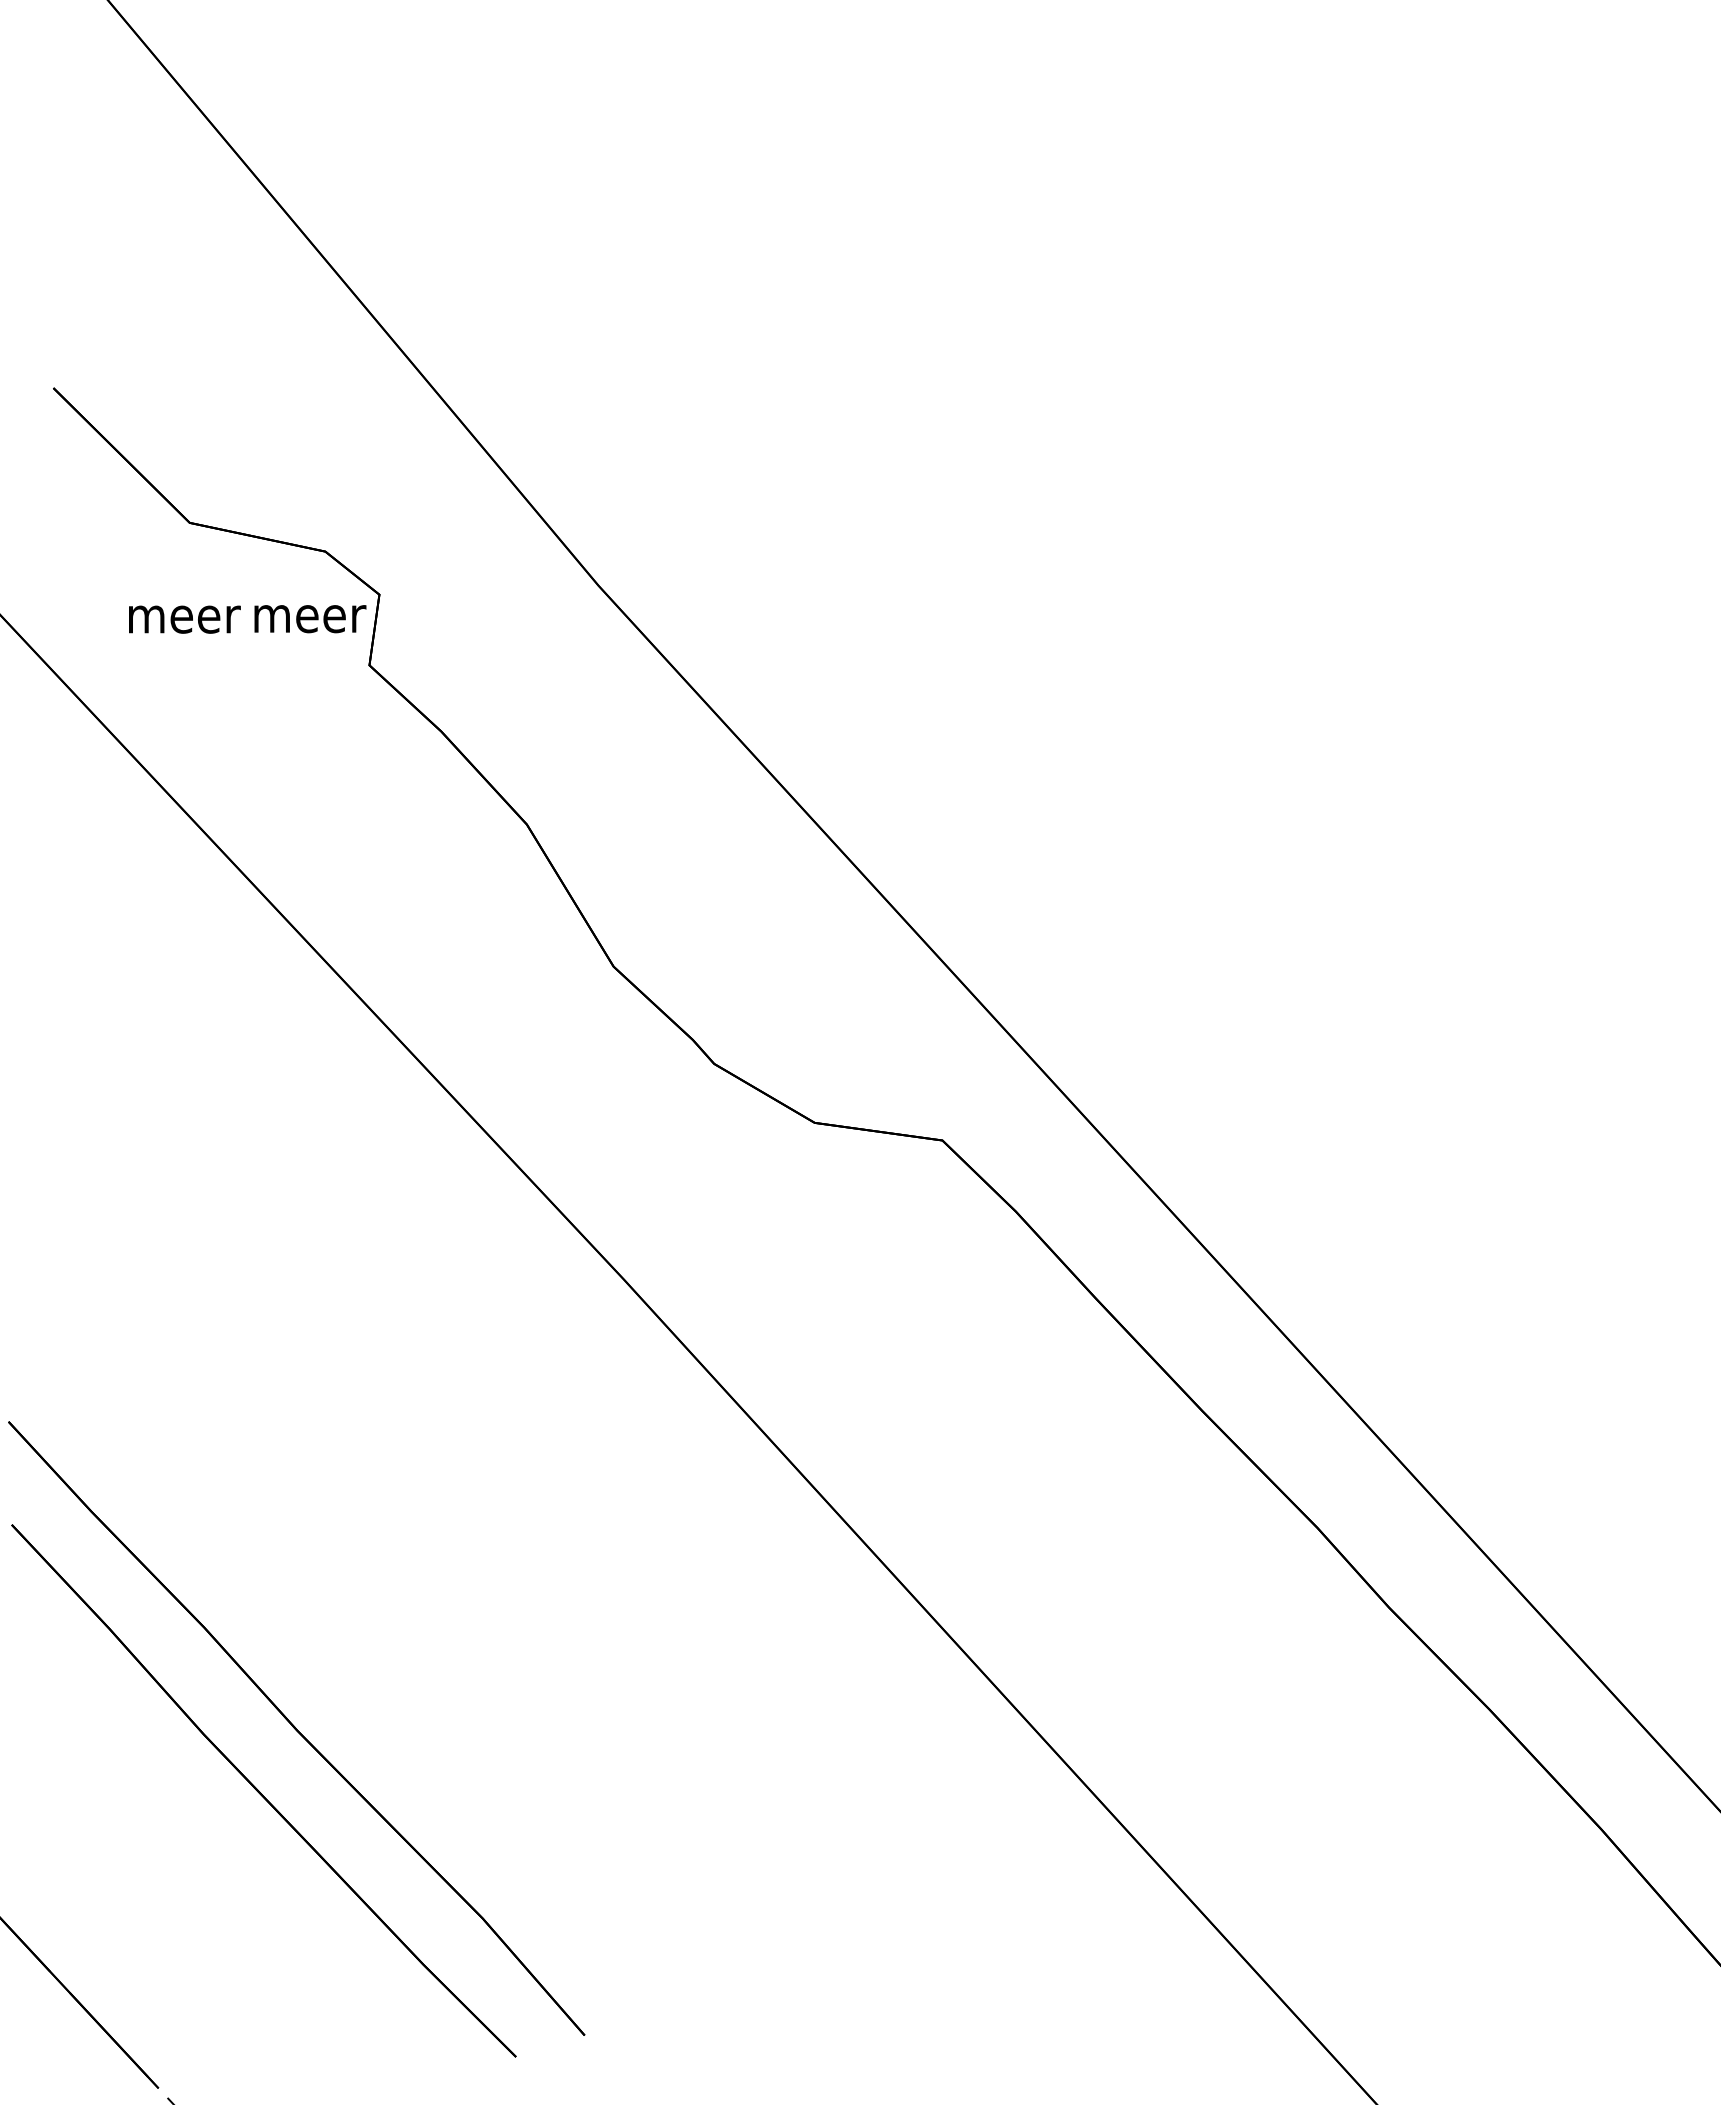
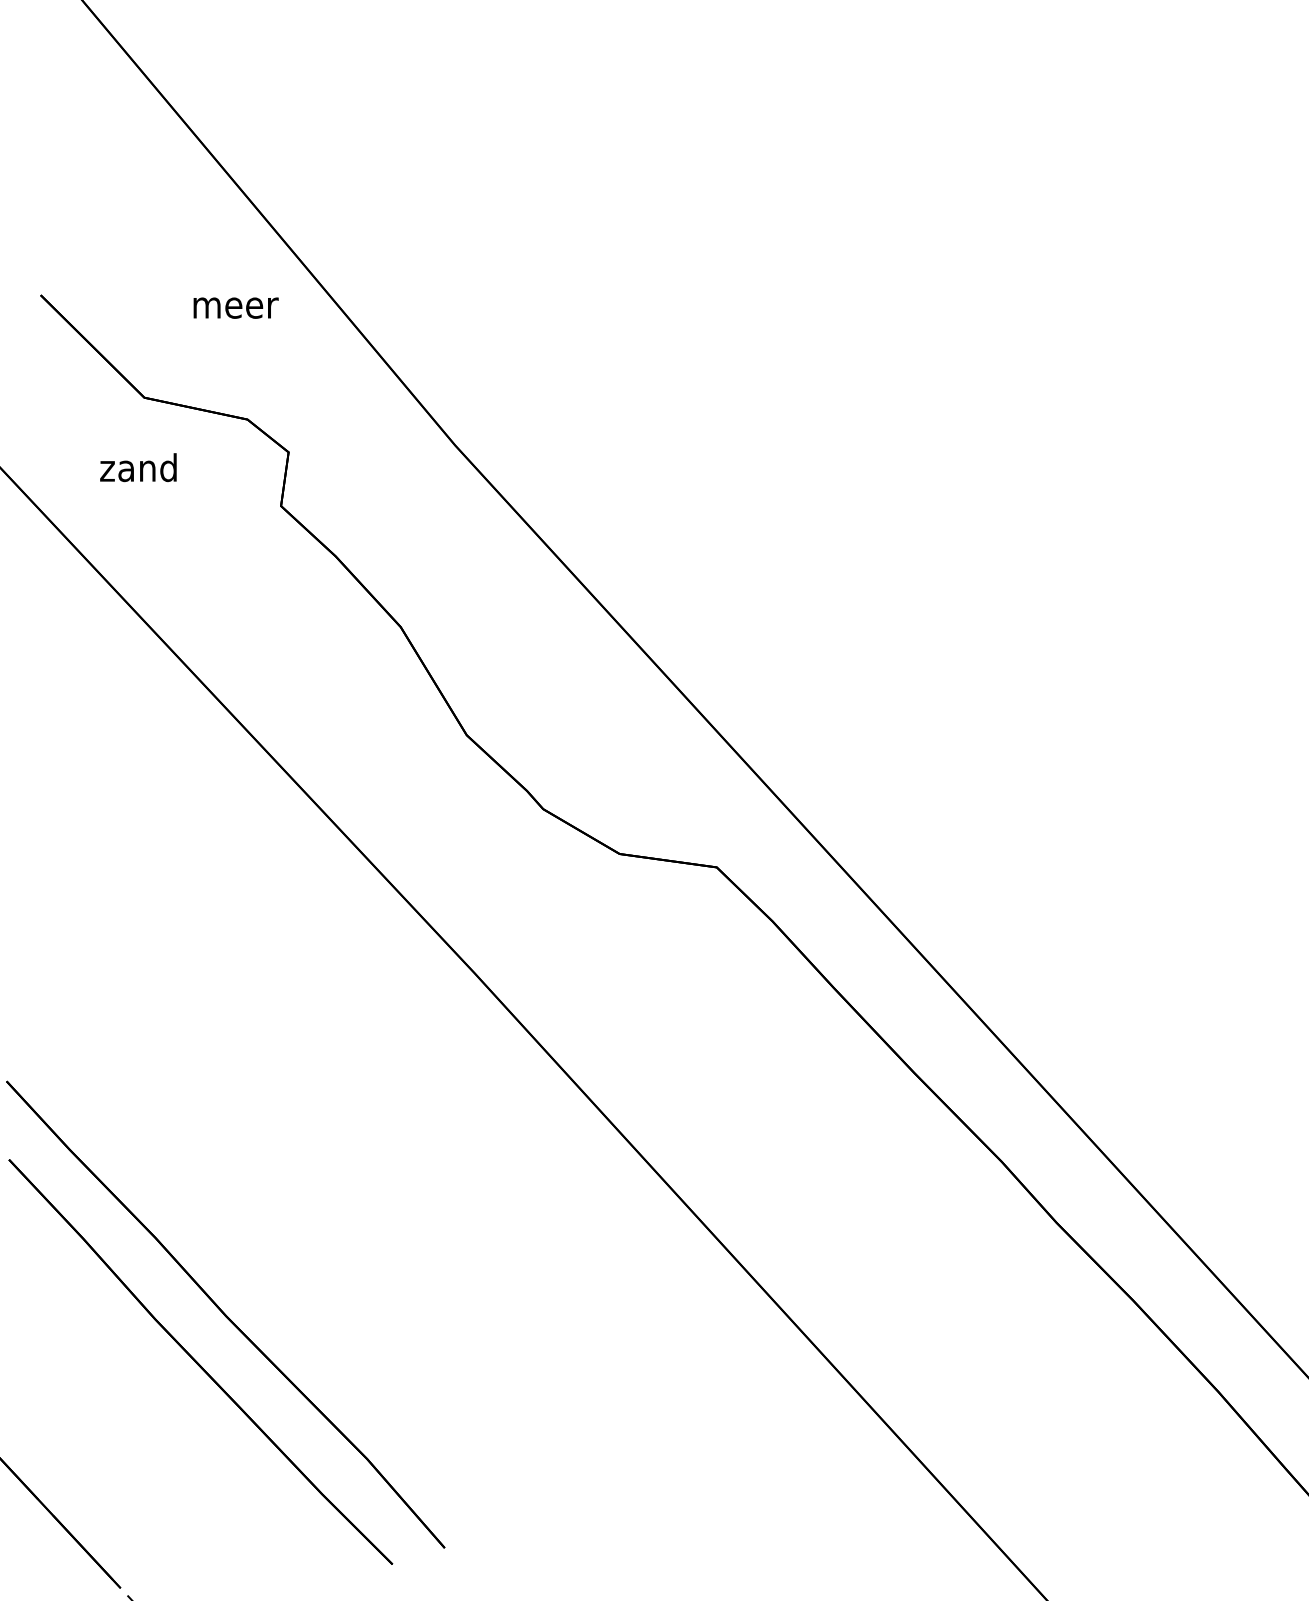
text: (184, 614) -> (140, 467), meer -> zand
text: (310, 619) -> (236, 308), moved

